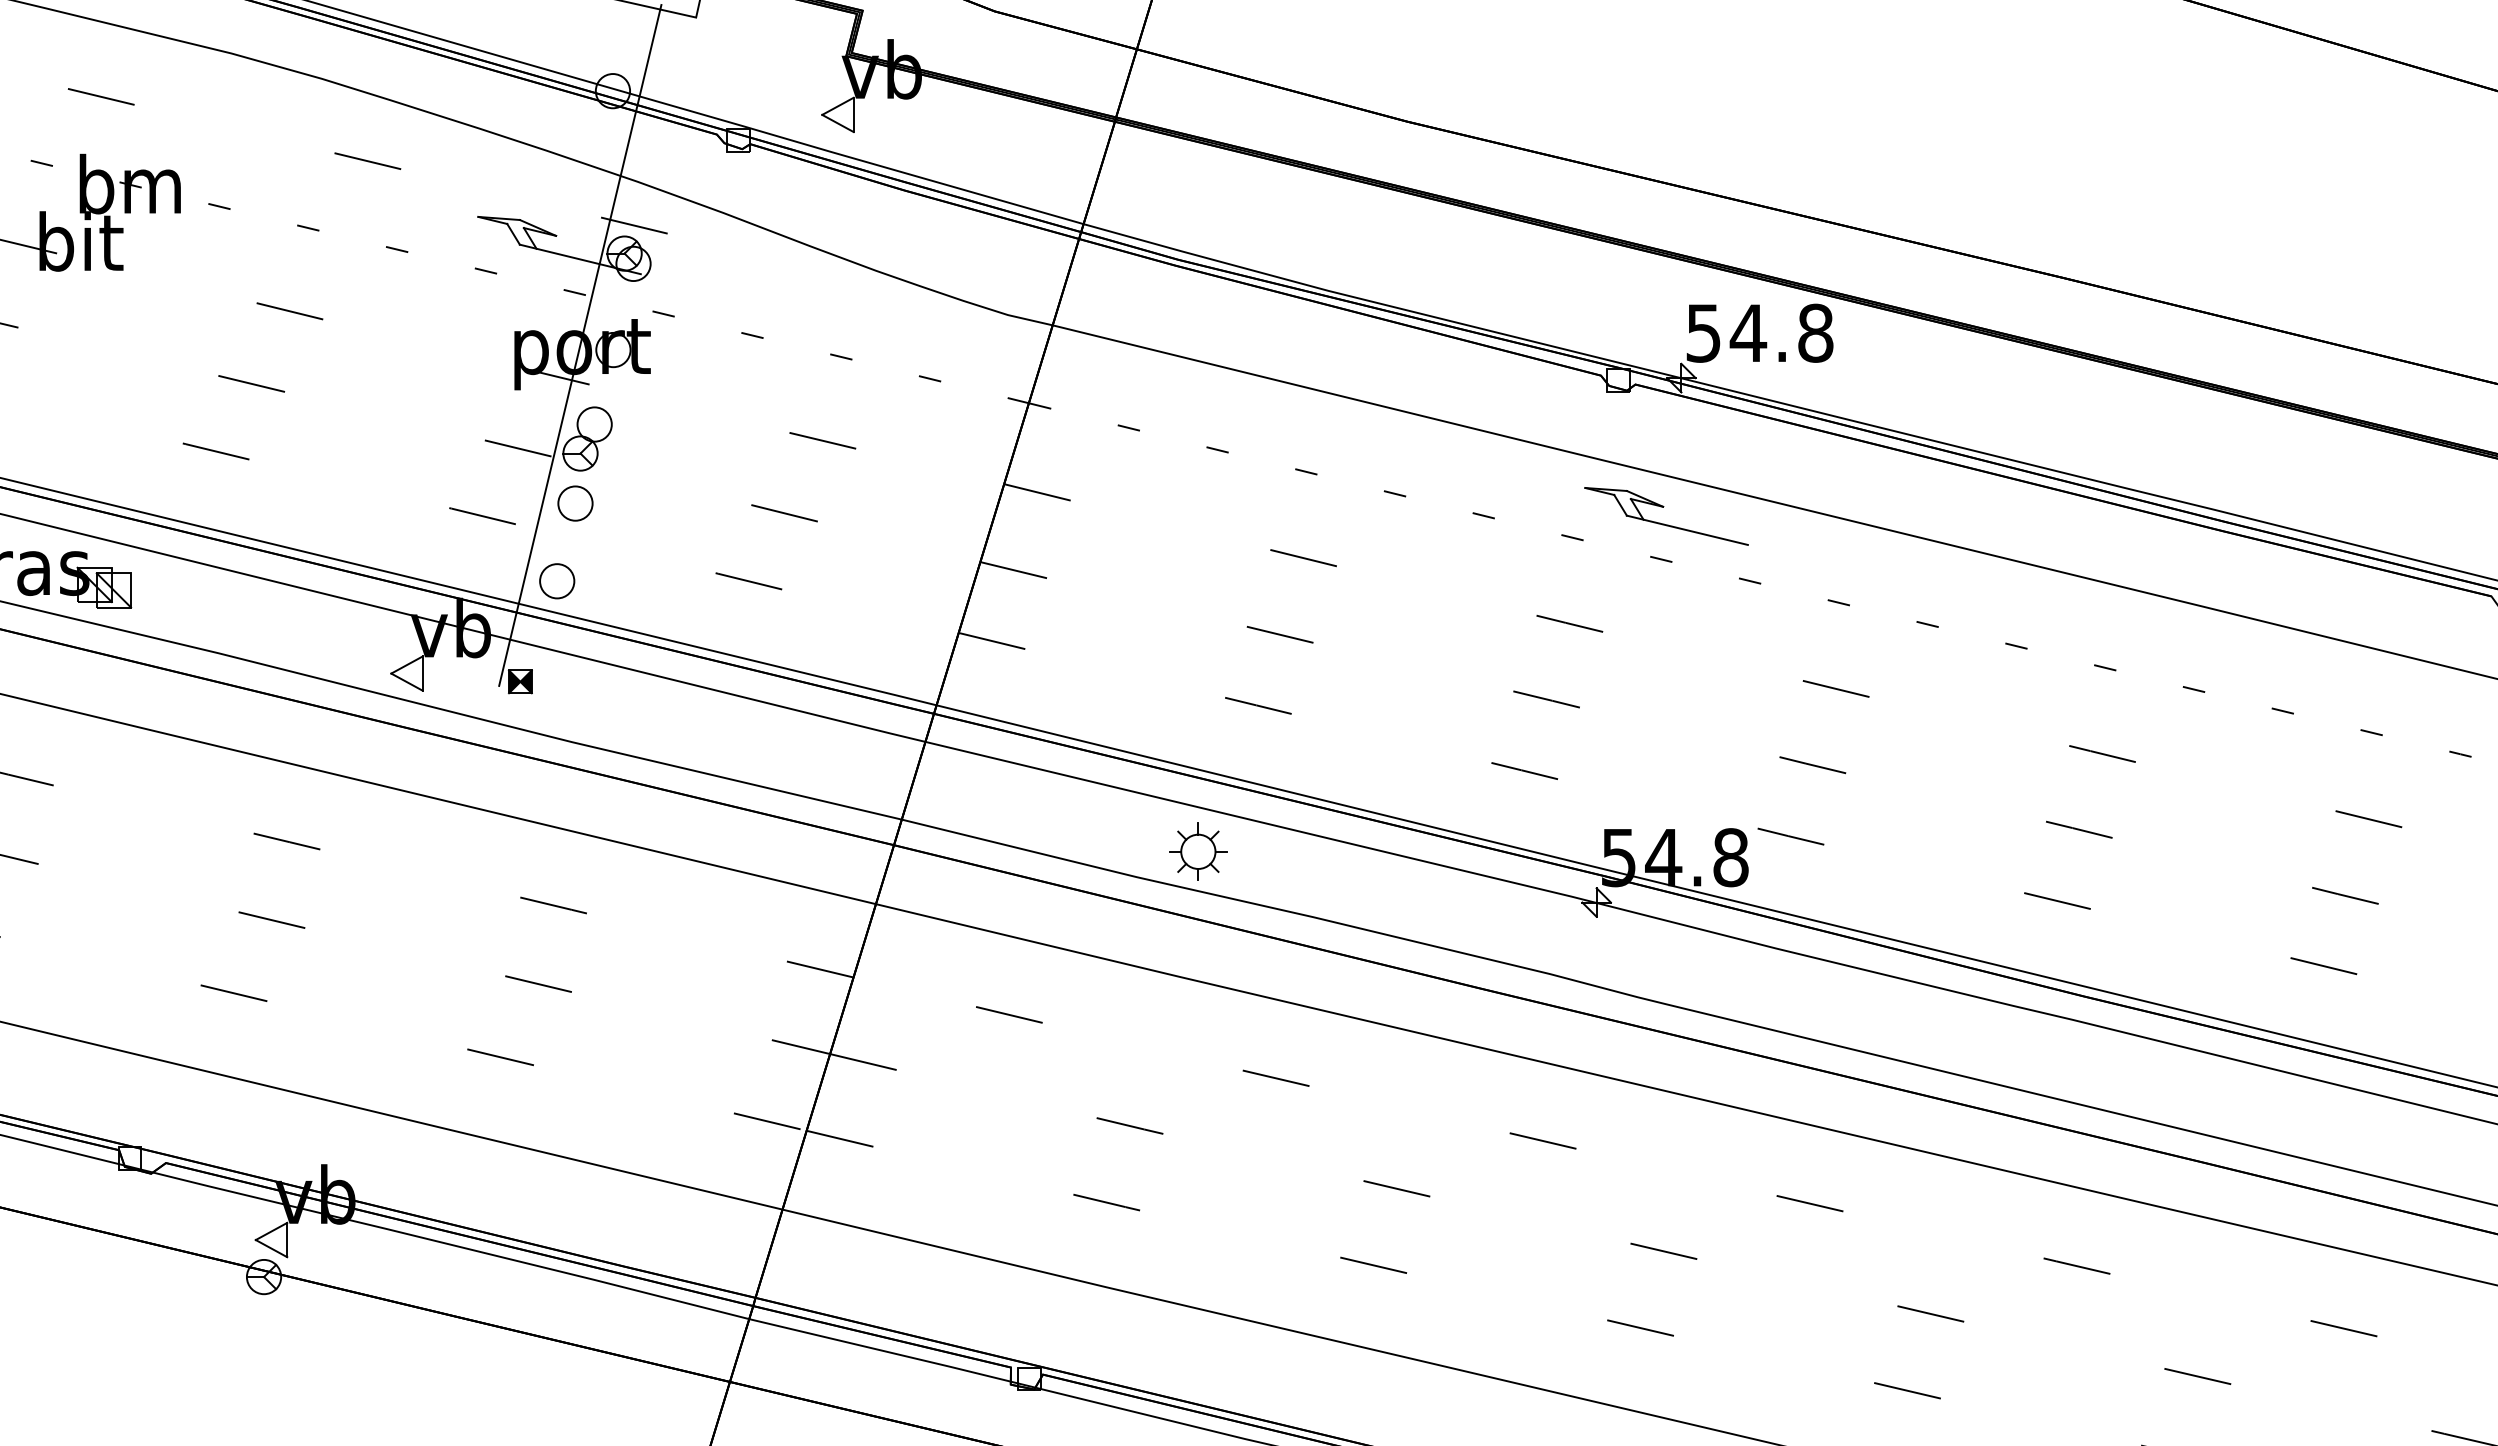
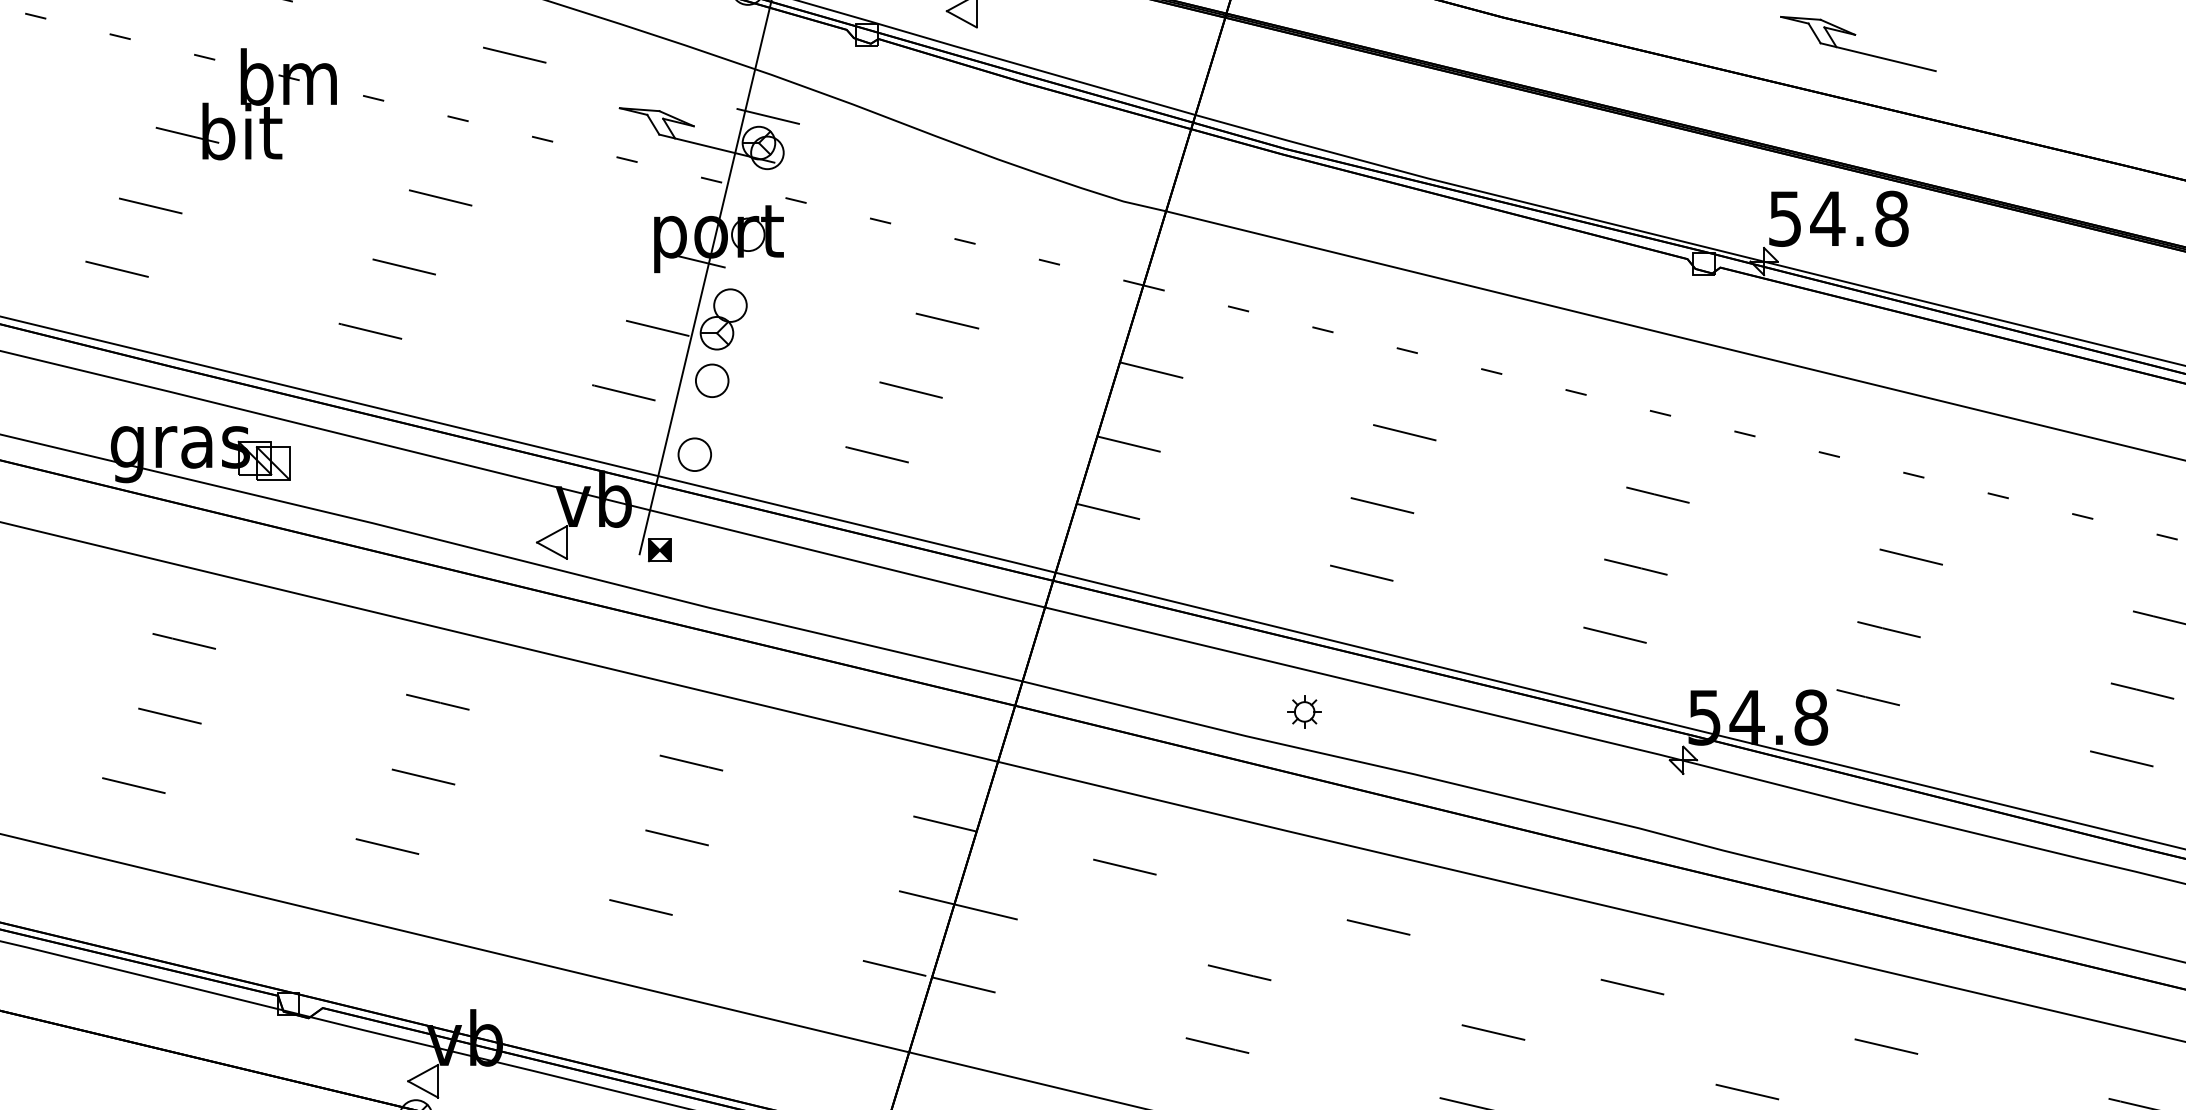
part: (1664, 523) -> (1856, 50), moved
part: (1198, 851) -> (1304, 711), size x0.6

